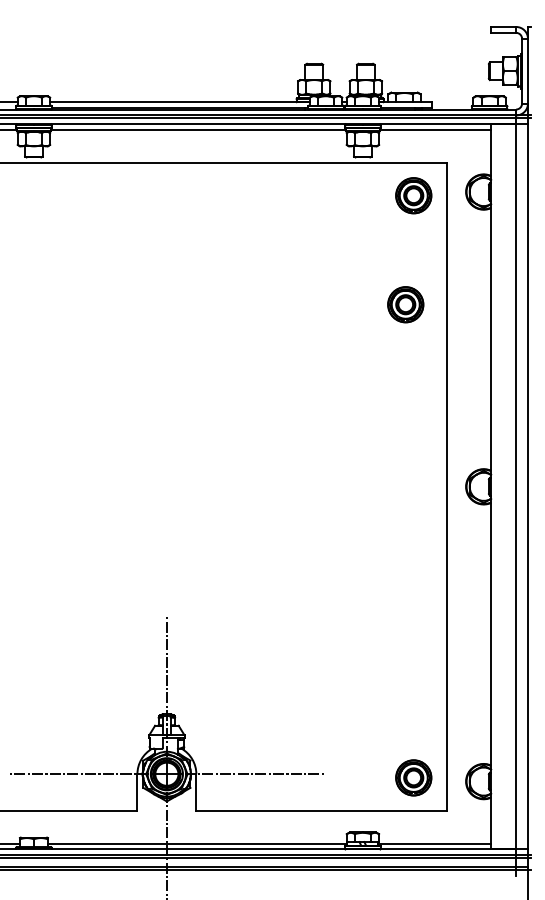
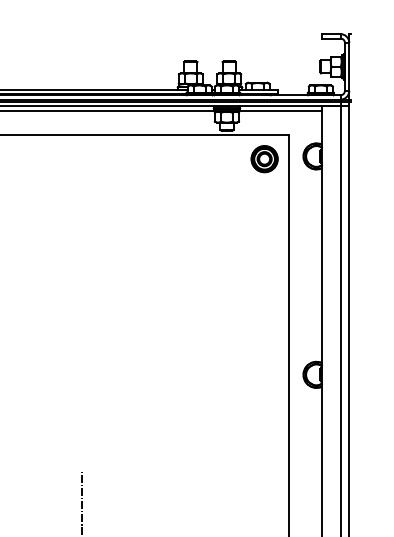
part: (405, 304) -> (258, 239), removed

